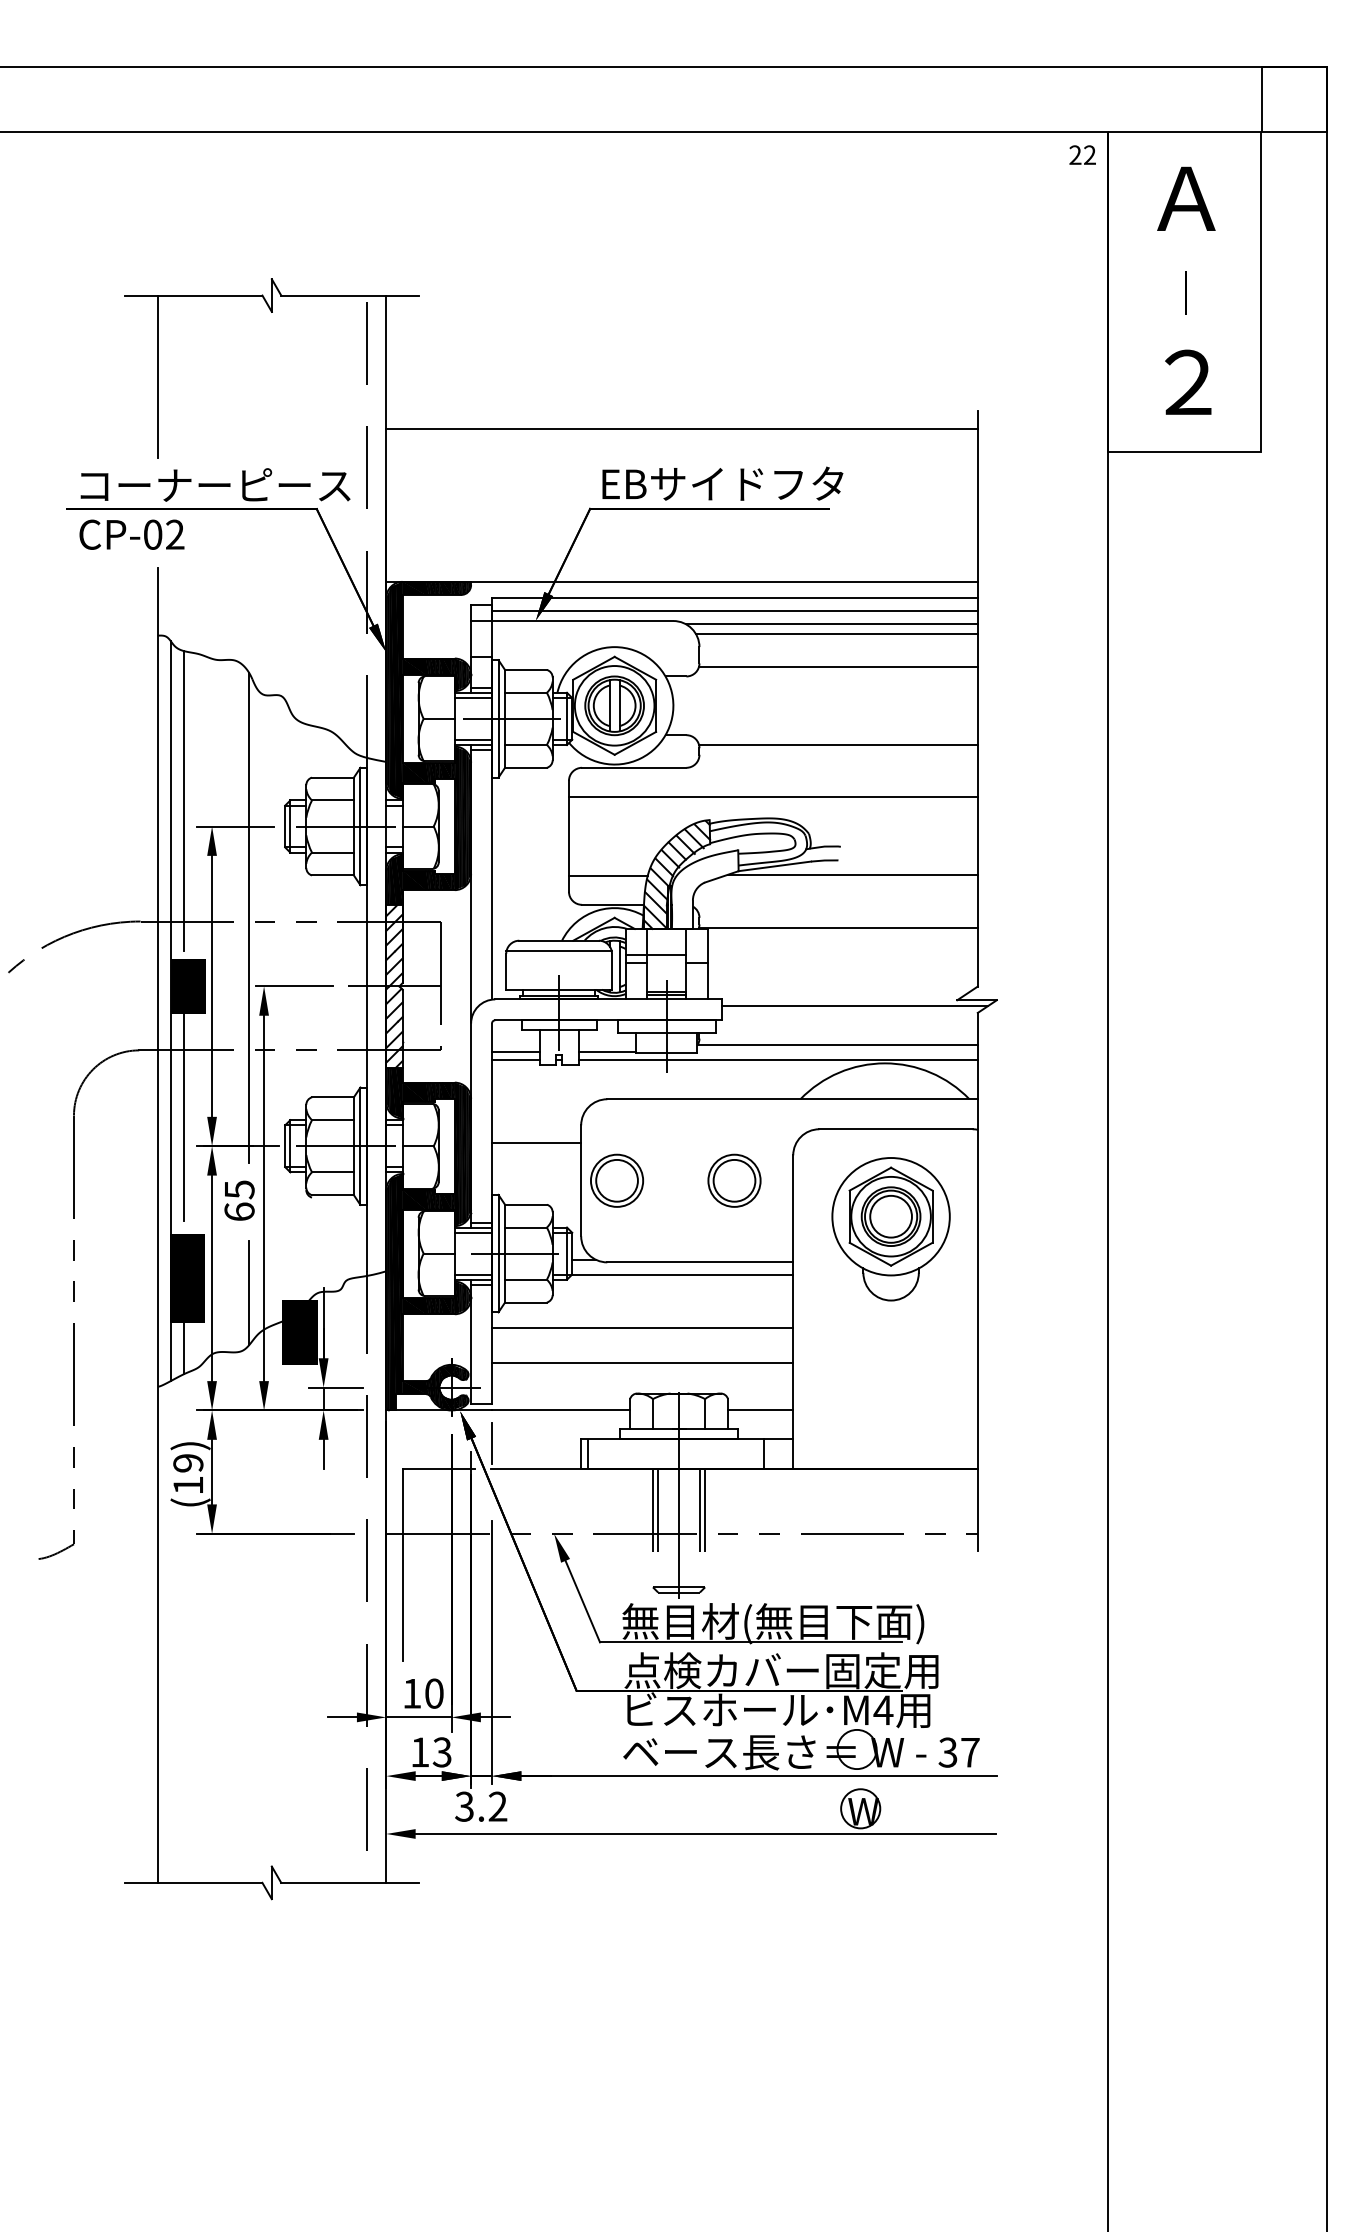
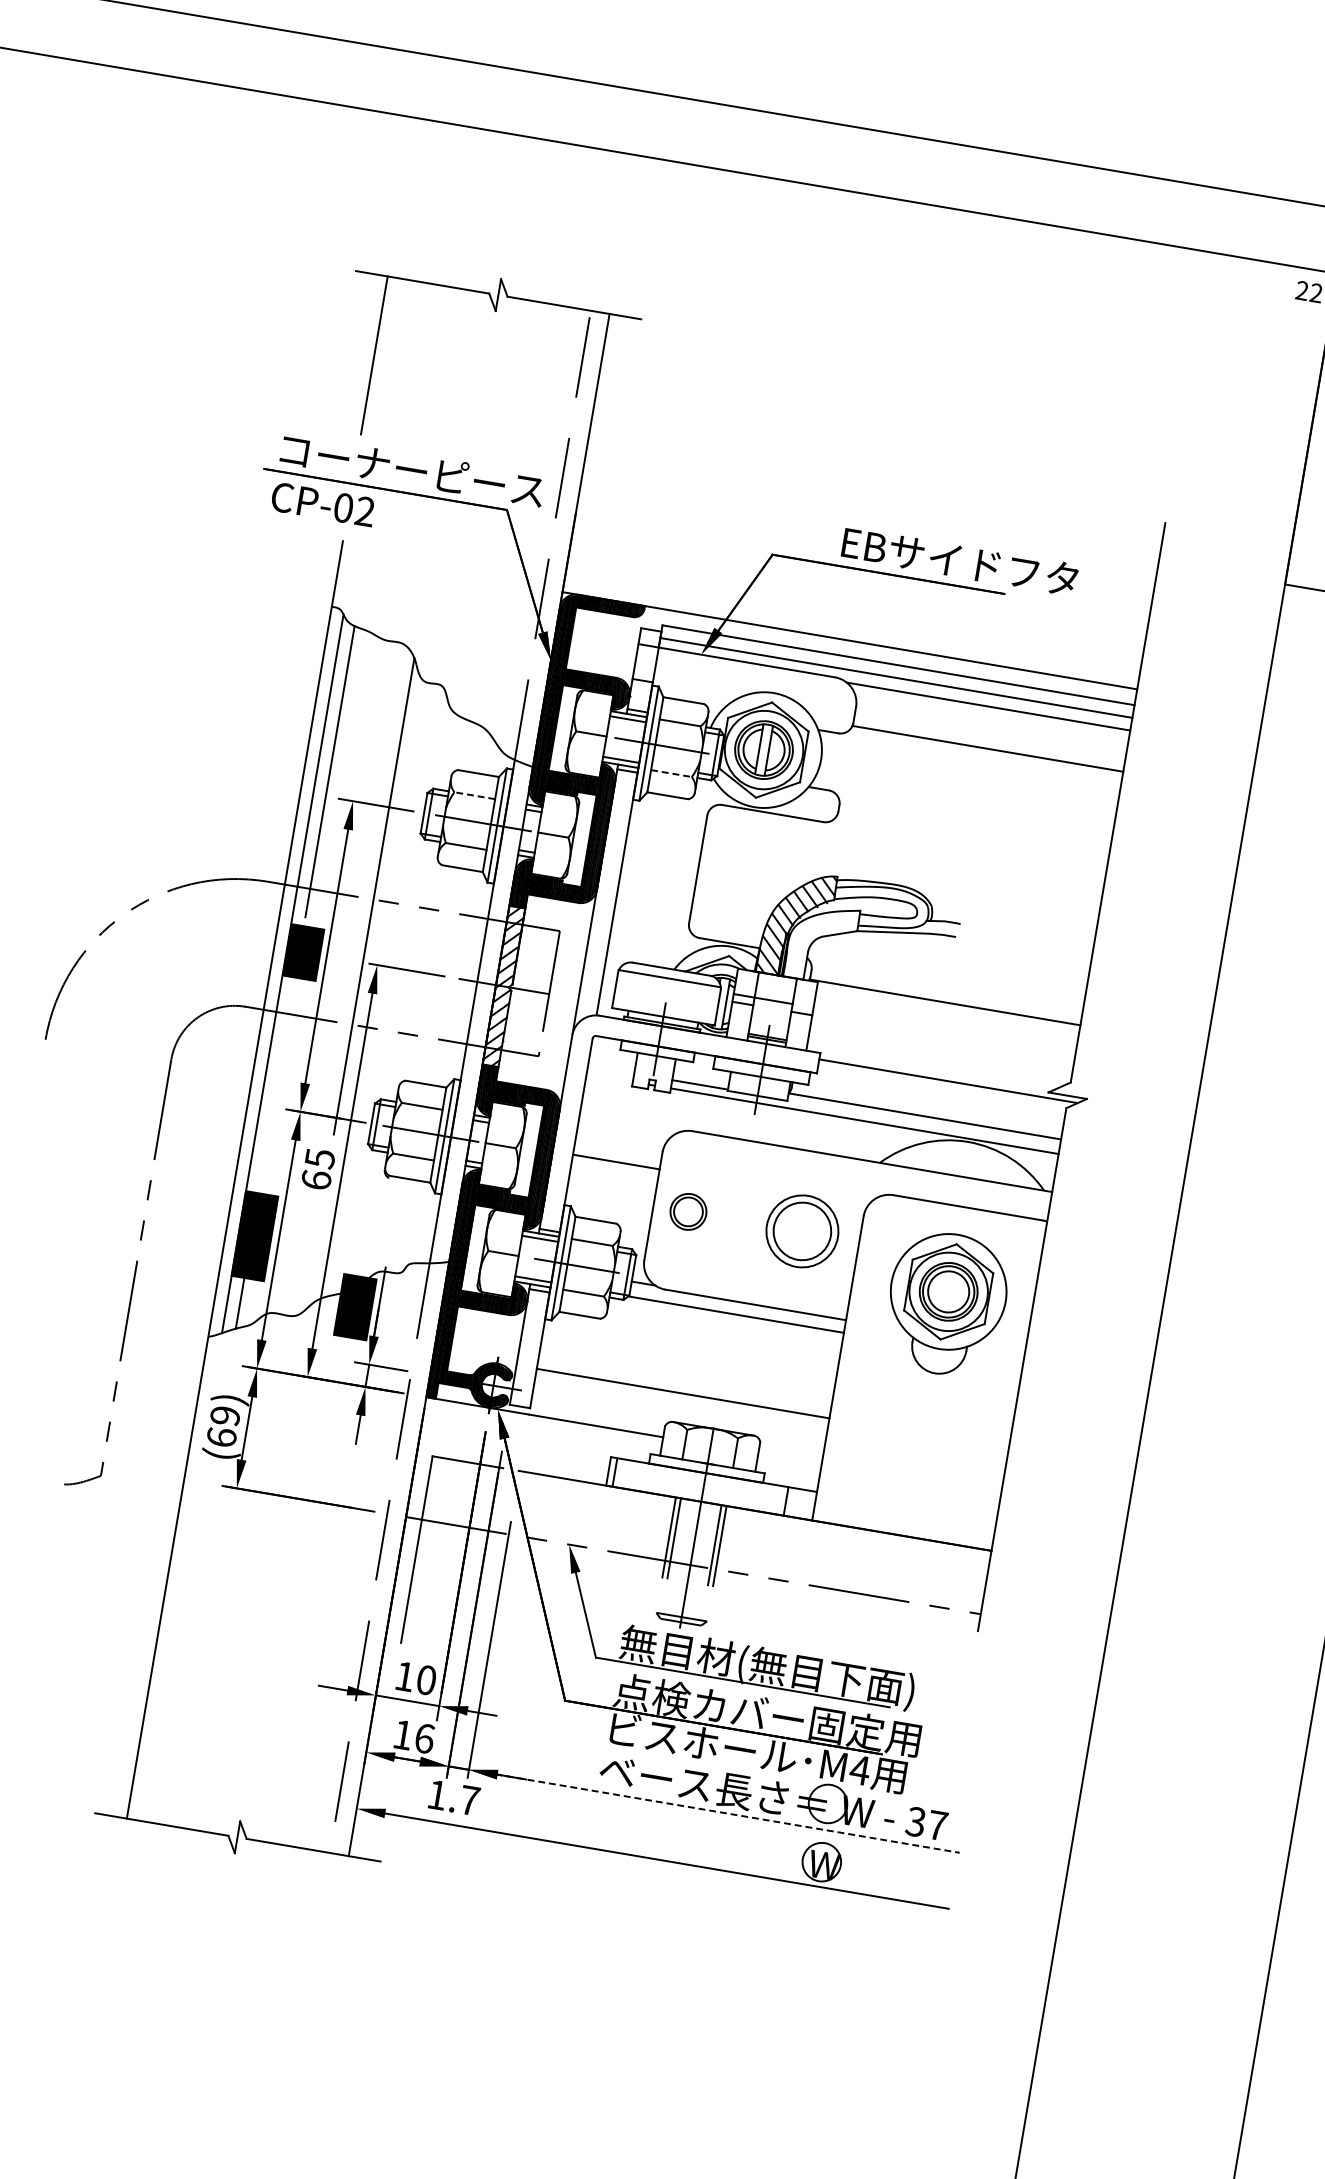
line: (681, 429) -> (874, 492), removed
text: (722, 483) -> (959, 561), moved
line: (836, 634) -> (991, 717), removed
line: (525, 744) -> (671, 773), solid -> dashed
line: (838, 744) -> (975, 824), removed
line: (772, 797) -> (902, 865), removed
line: (332, 800) -> (474, 795), solid -> dashed
line: (852, 874) -> (967, 953), removed
line: (607, 875) -> (729, 913), removed
line: (515, 1051) -> (610, 1069), removed
line: (515, 1060) -> (609, 1078), removed
line: (184, 1116) -> (278, 1078), removed
part: (617, 1180) -> (688, 1211), size x0.7
part: (734, 1180) -> (802, 1230), size x1.4
line: (249, 1292) -> (312, 1260), removed
line: (642, 1327) -> (688, 1358), removed
line: (760, 1410) -> (789, 1458), removed
line: (492, 1443) -> (524, 1446), removed
text: (188, 1485) -> (221, 1437), (19) -> (69)
text: (441, 1752) -> (423, 1738), 13 -> 16
line: (753, 1776) -> (722, 1813), solid -> dashed
text: (481, 1806) -> (453, 1797), 3.2 -> 1.7

